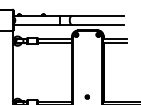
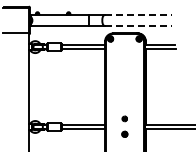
line: (98, 15) -> (138, 14), solid -> dashed
line: (98, 25) -> (138, 26), solid -> dashed

